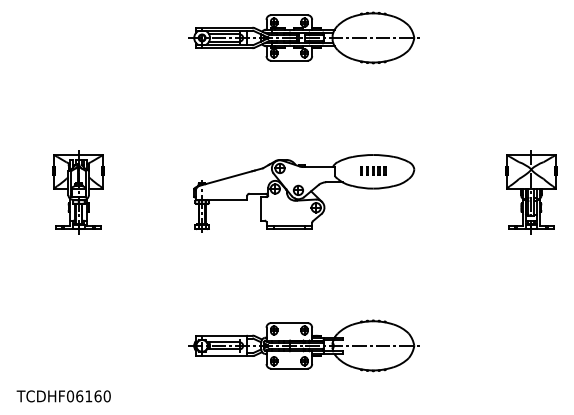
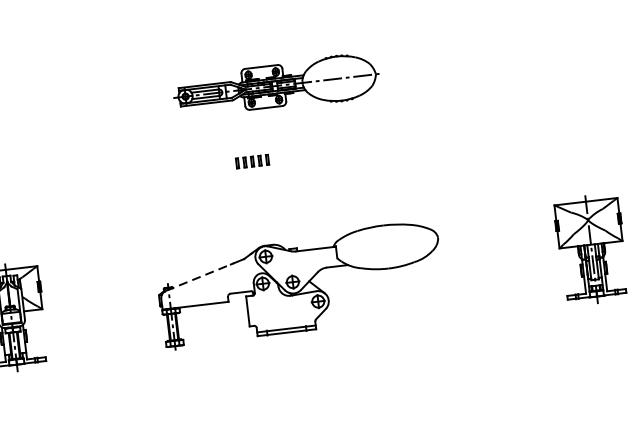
part: (303, 37) -> (276, 85), size x0.7
part: (373, 170) -> (252, 160), moved
line: (226, 178) -> (198, 277), solid -> dashed

